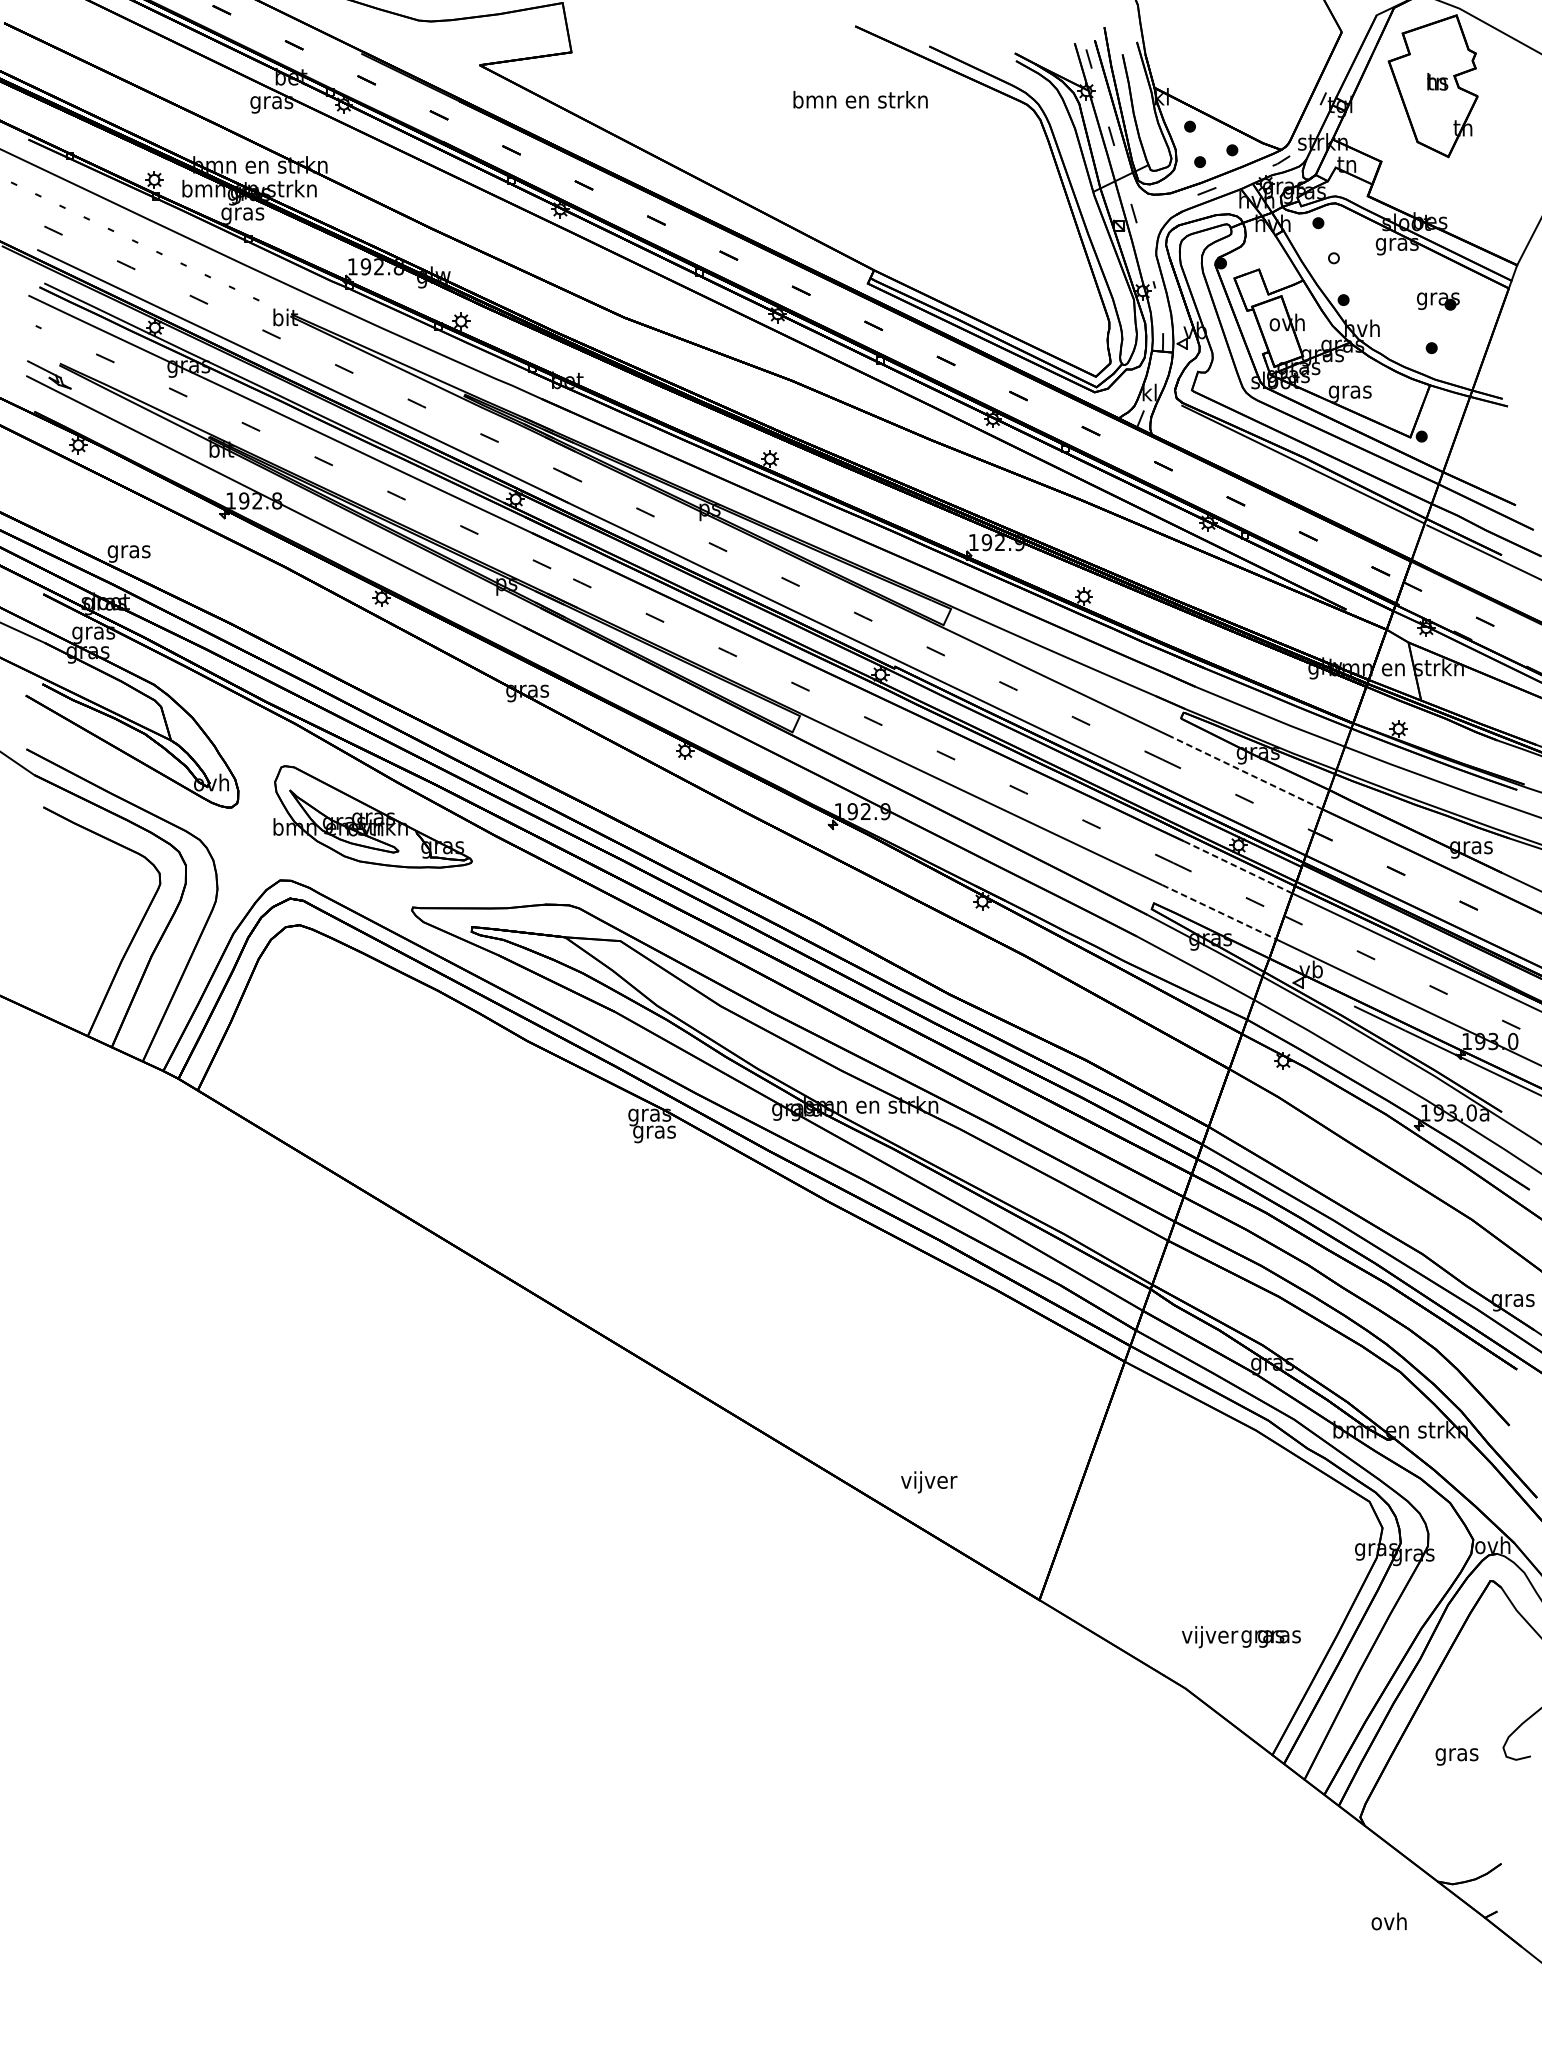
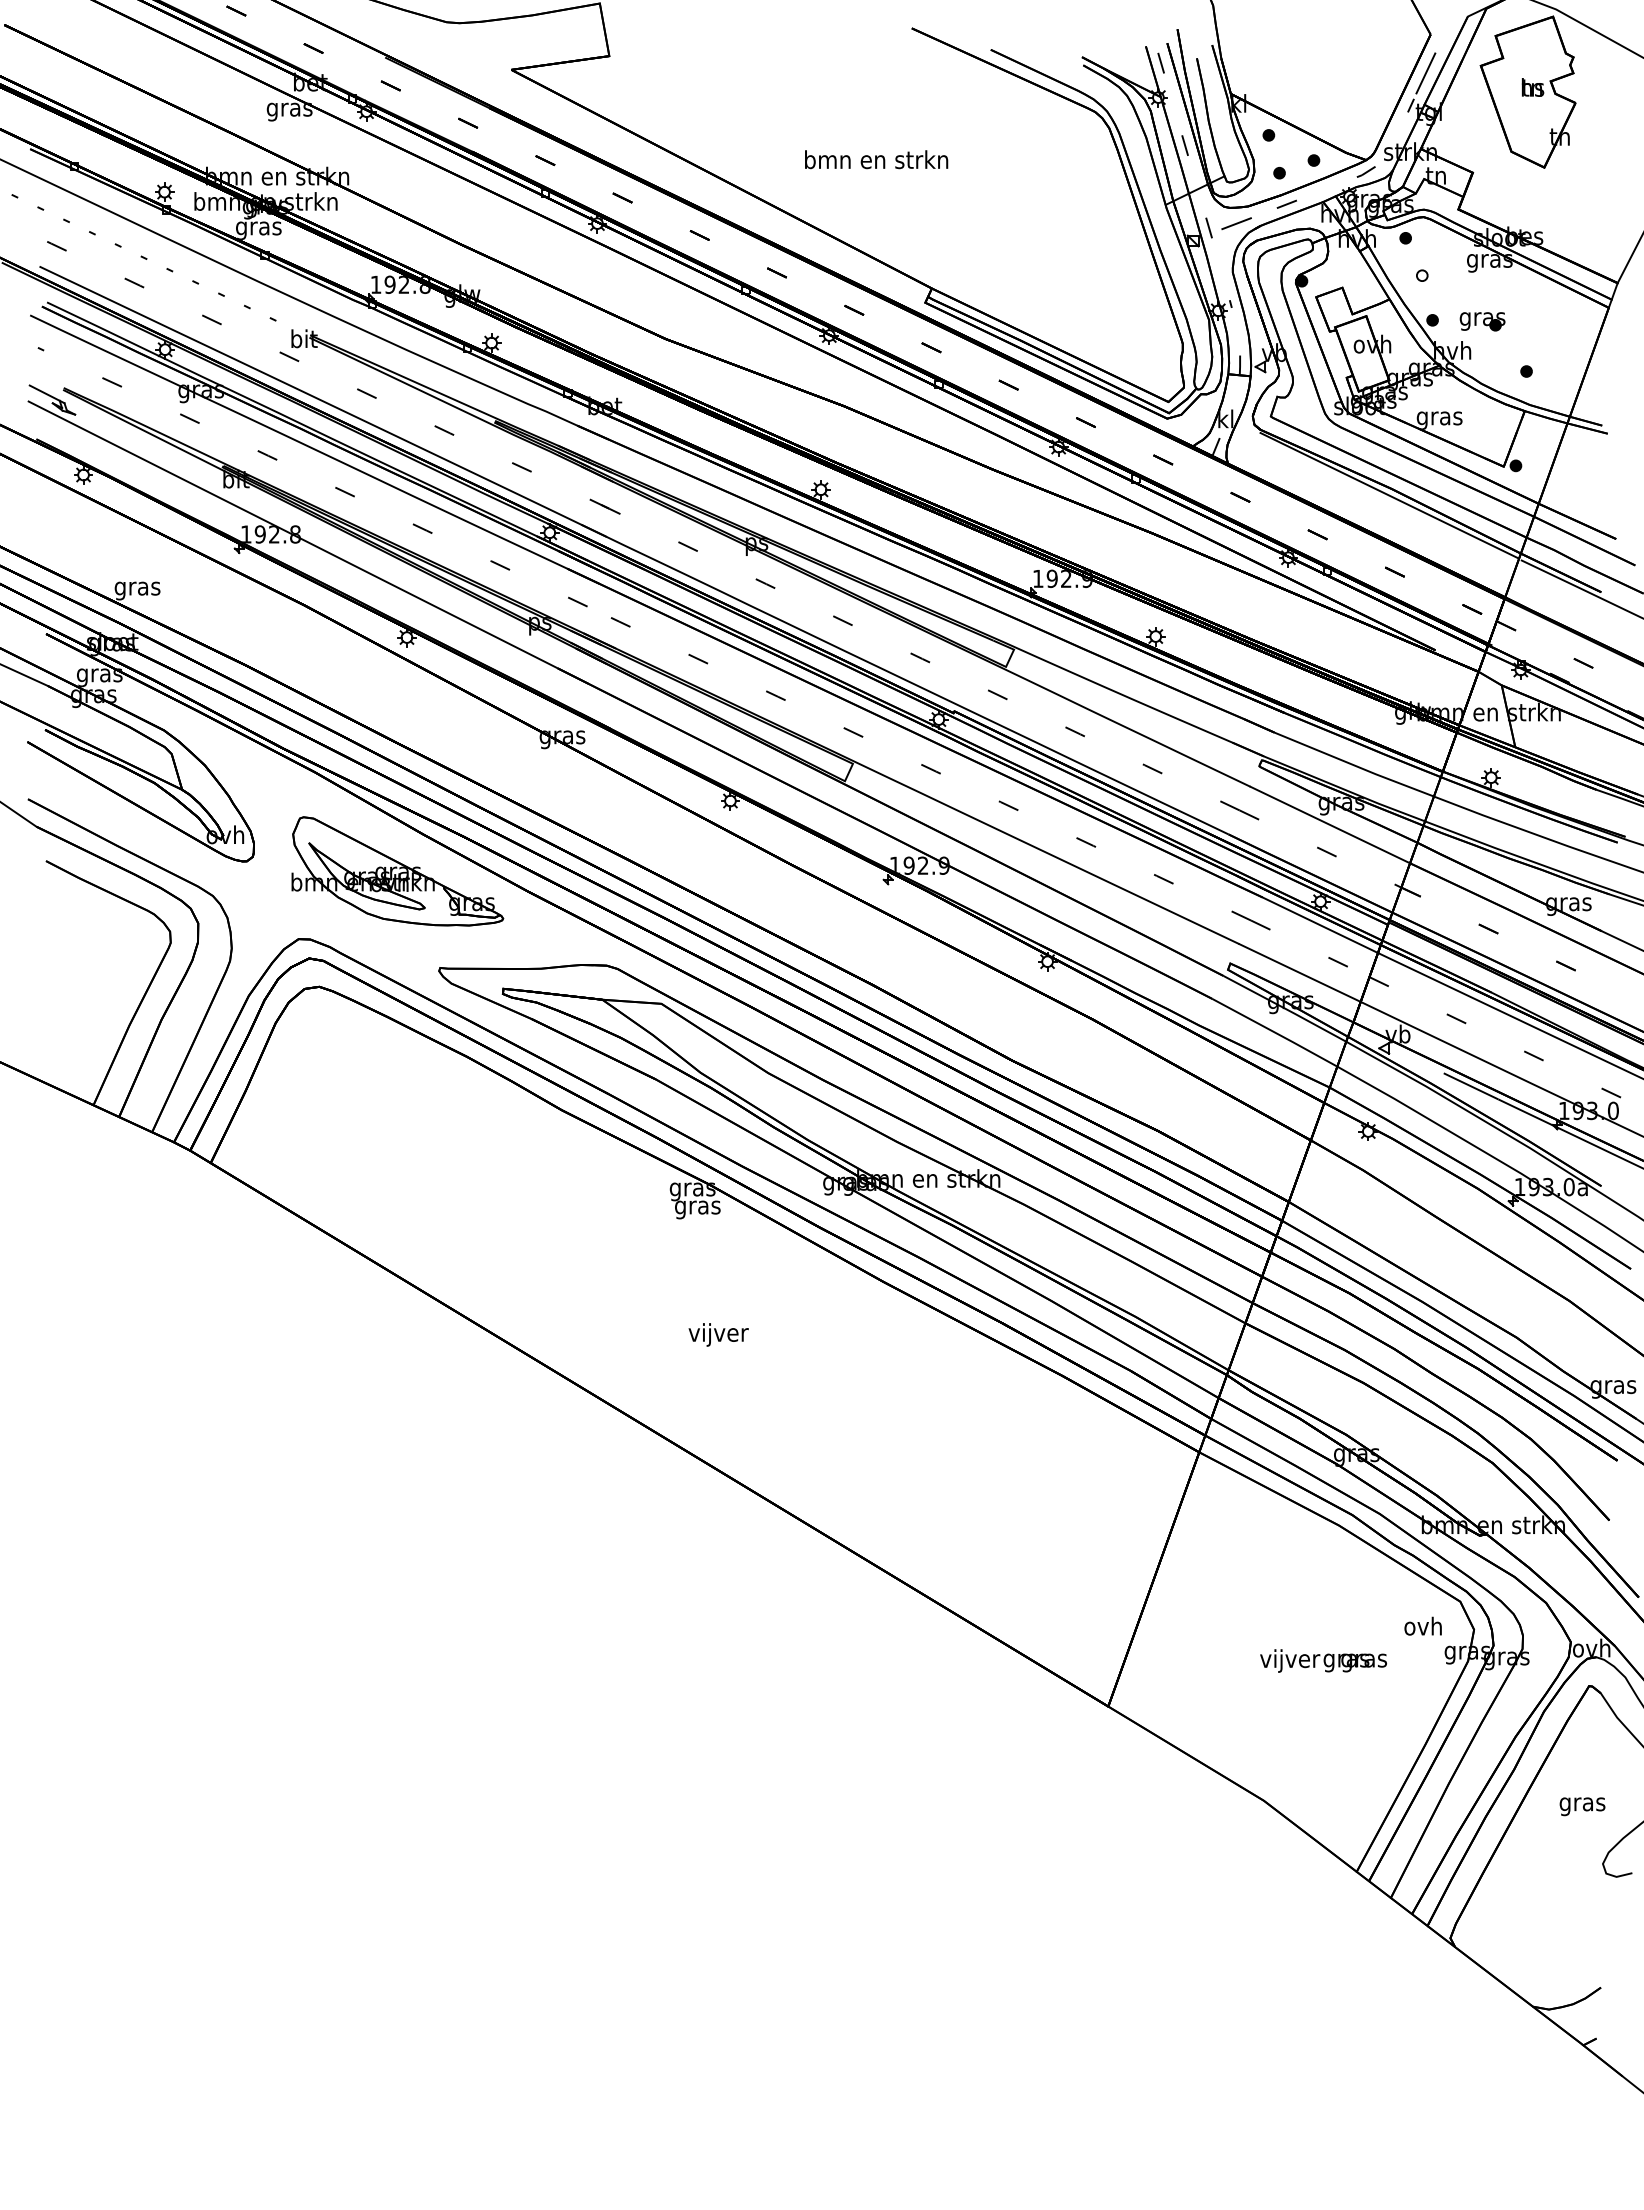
line: (1336, 68) -> (1425, 73), added
text: (860, 99) -> (876, 159), moved
line: (1159, 209) -> (1236, 223), added
part: (1438, 301) -> (1482, 321), moved
line: (1246, 772) -> (1329, 824), dashed -> solid
line: (1237, 866) -> (1319, 924), dashed -> solid
line: (1219, 912) -> (1300, 973), dashed -> solid
text: (929, 1481) -> (718, 1334), moved
text: (1241, 1636) -> (1323, 1660), moved
text: (1457, 1756) -> (1582, 1806), moved
text: (1388, 1920) -> (1422, 1625), moved

